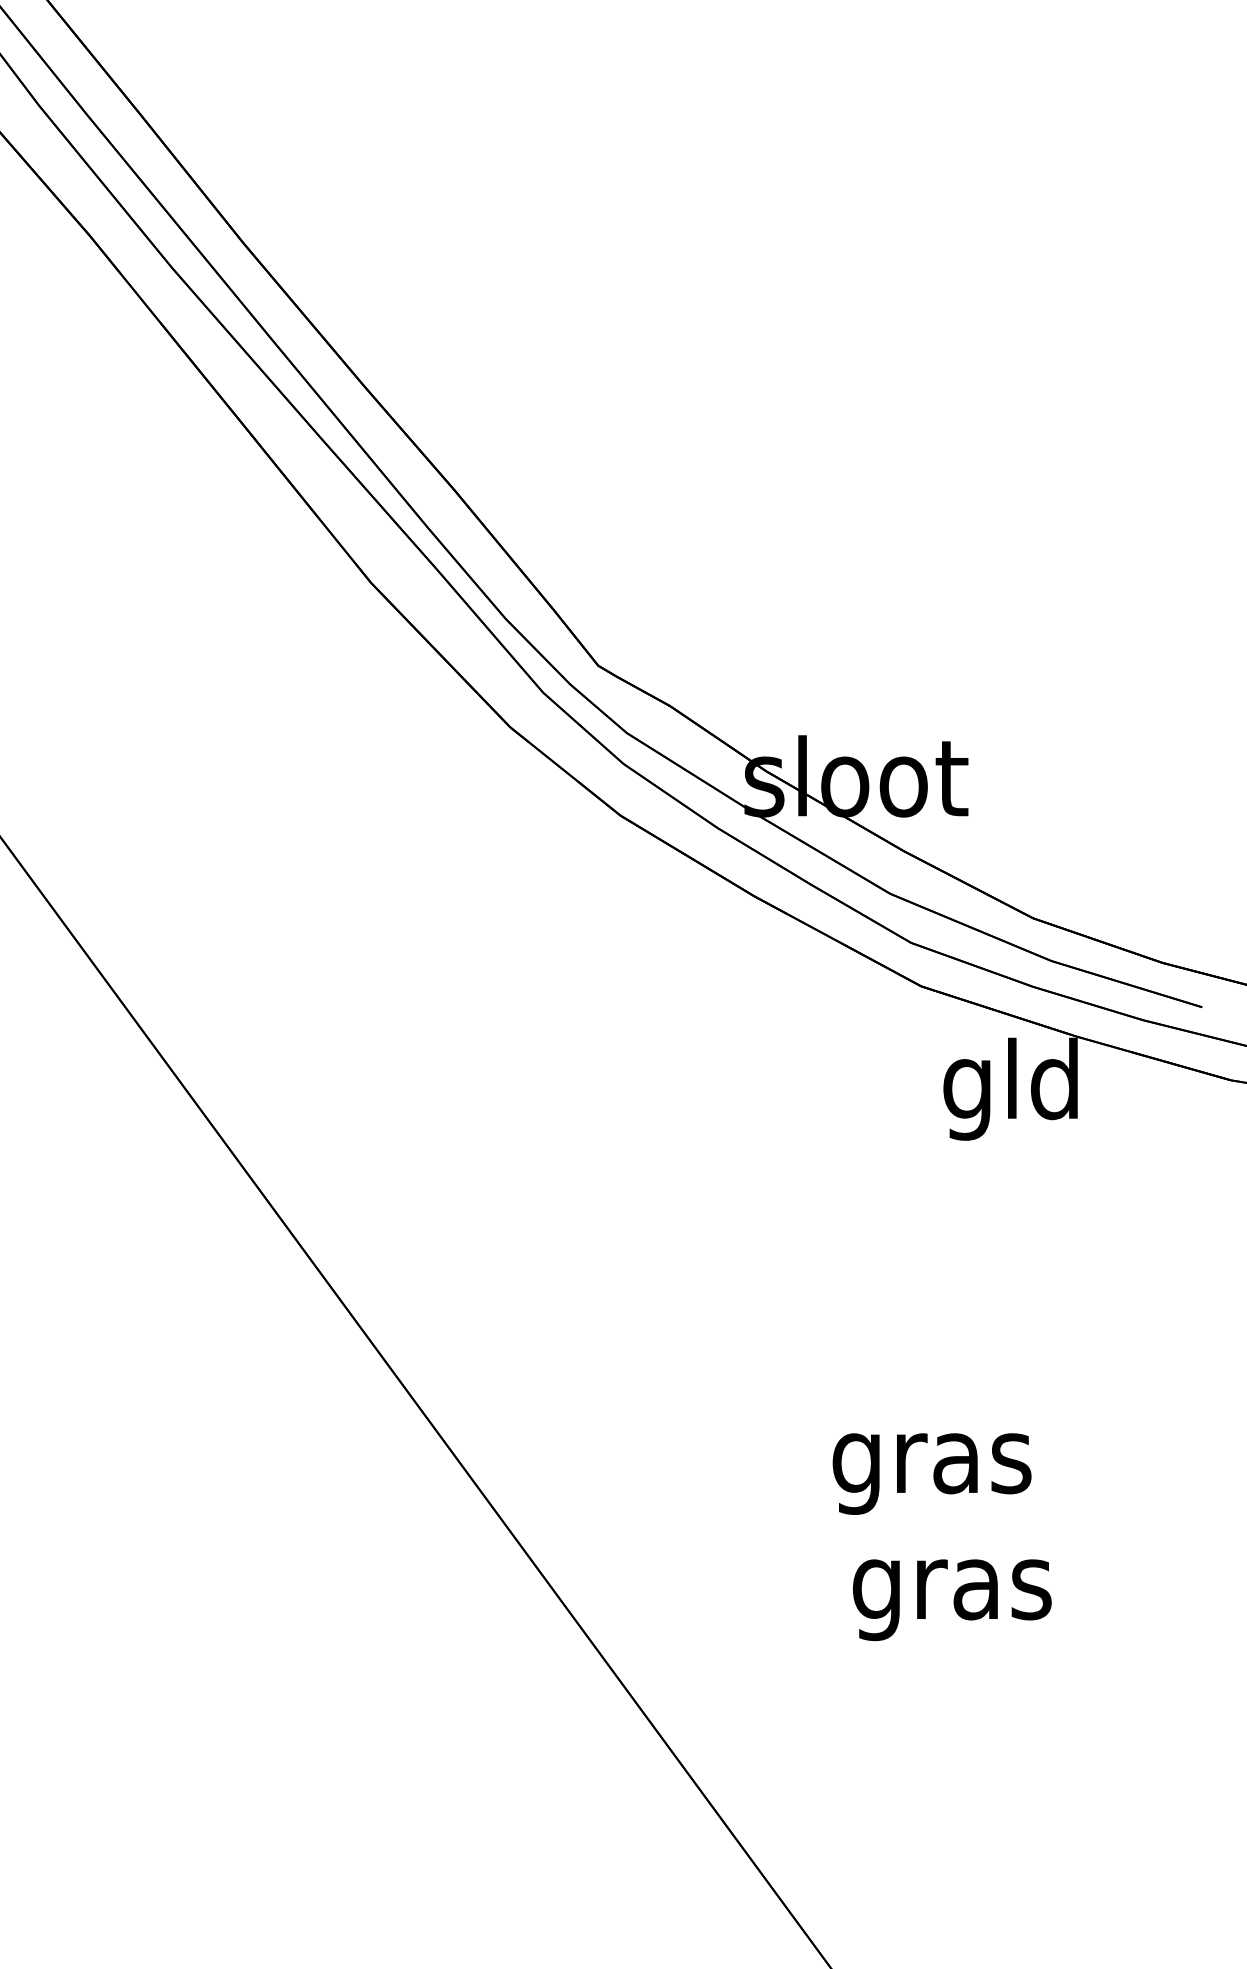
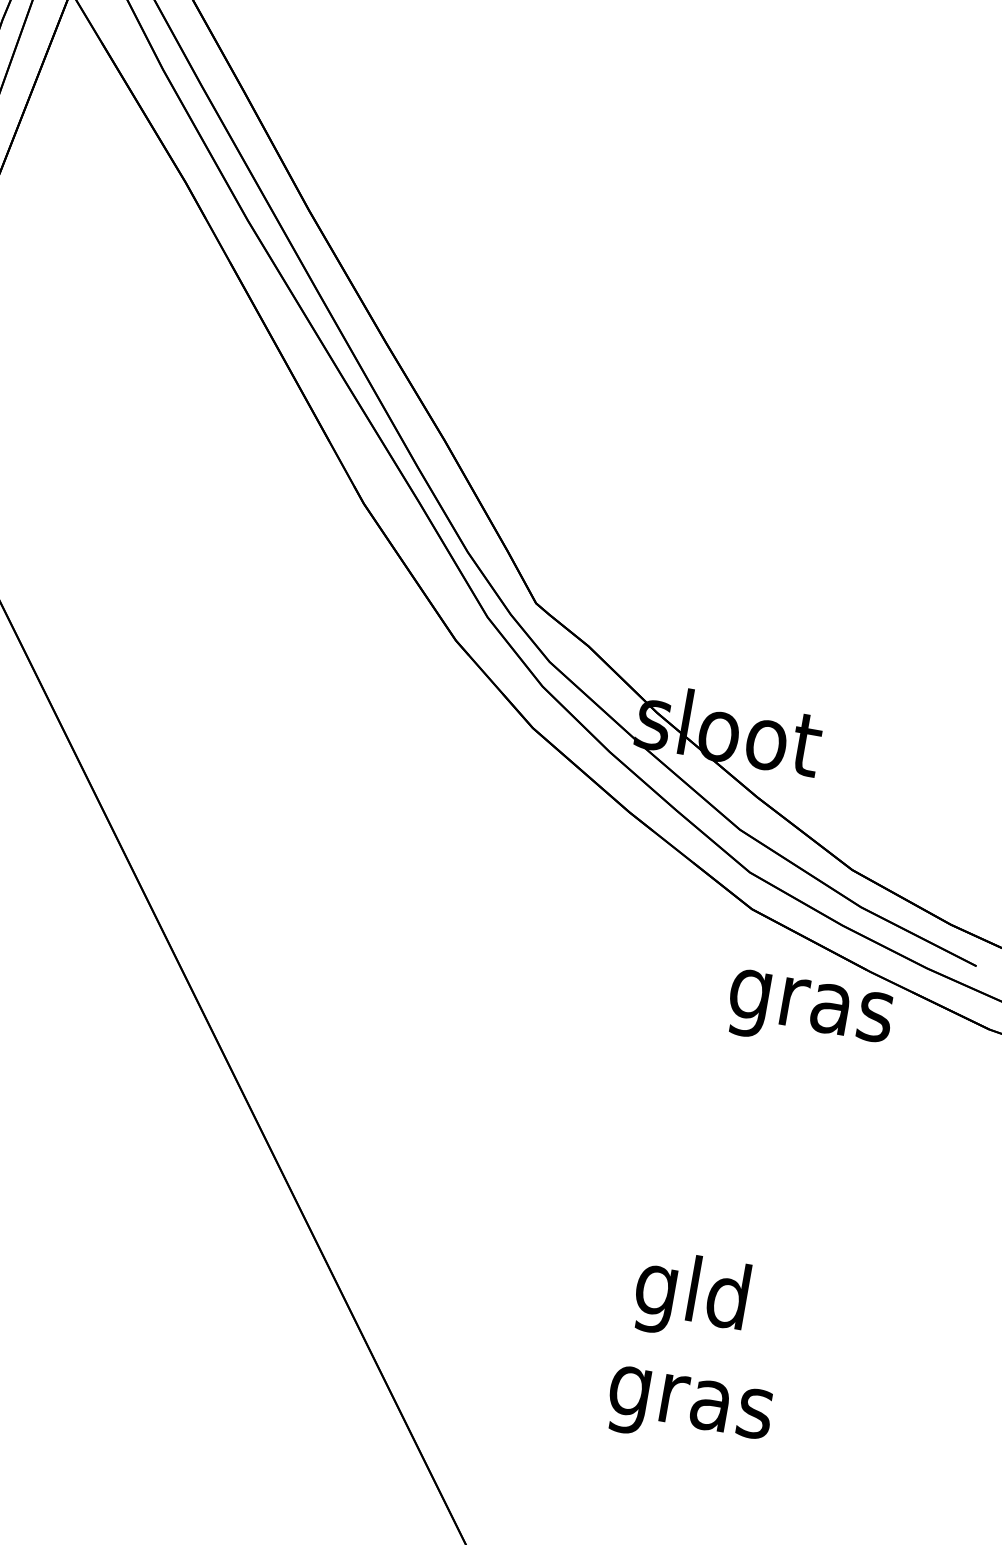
text: (1012, 1088) -> (811, 1004), gld -> gras
text: (931, 1463) -> (692, 1297), gras -> gld

